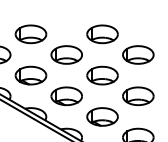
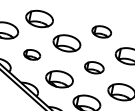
part: (102, 34) -> (101, 32), size x0.7
part: (30, 75) -> (31, 54), size x0.6
part: (102, 75) -> (94, 67), size x0.7

